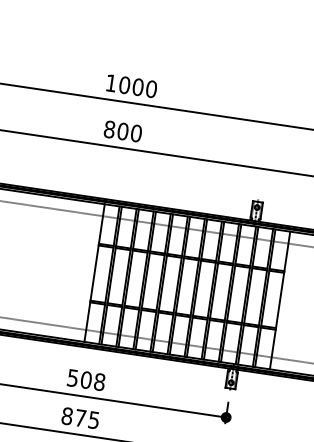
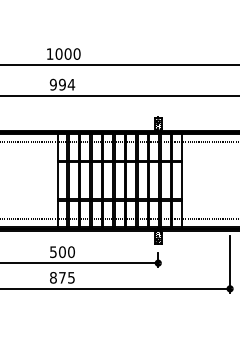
text: (123, 131) -> (62, 84), 800 -> 994
text: (99, 381) -> (71, 251), 508 -> 500

